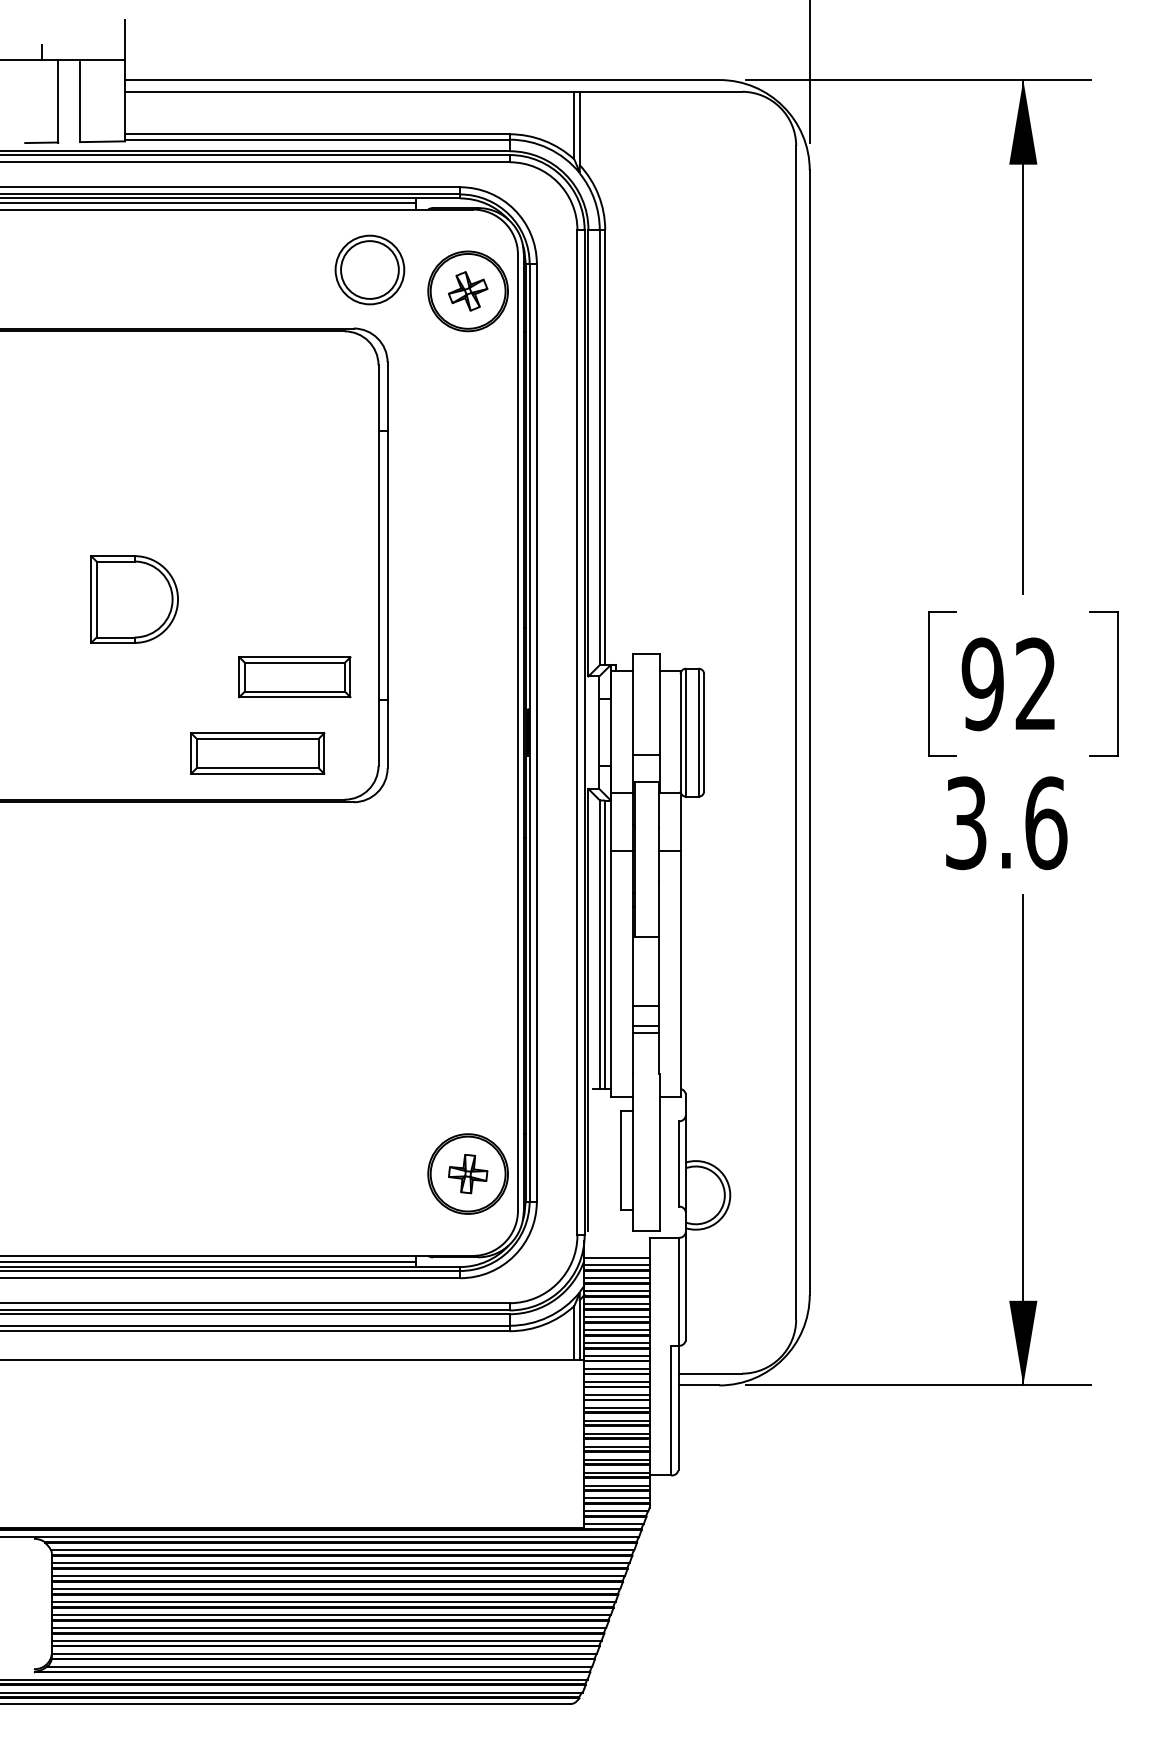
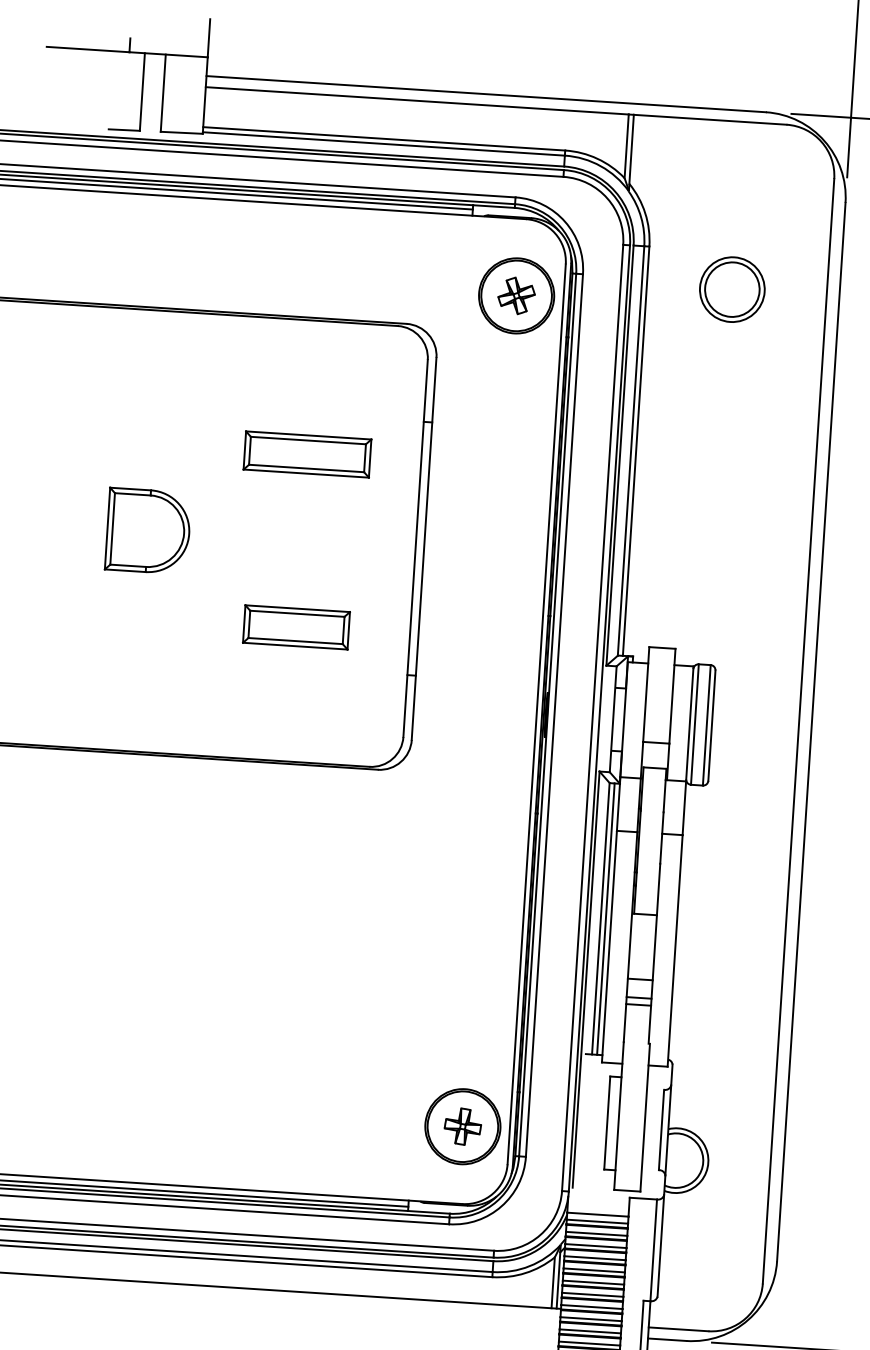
part: (369, 269) -> (731, 289), moved
part: (134, 599) -> (148, 531), moved
part: (294, 677) -> (296, 627), moved
part: (257, 753) -> (307, 454), moved

